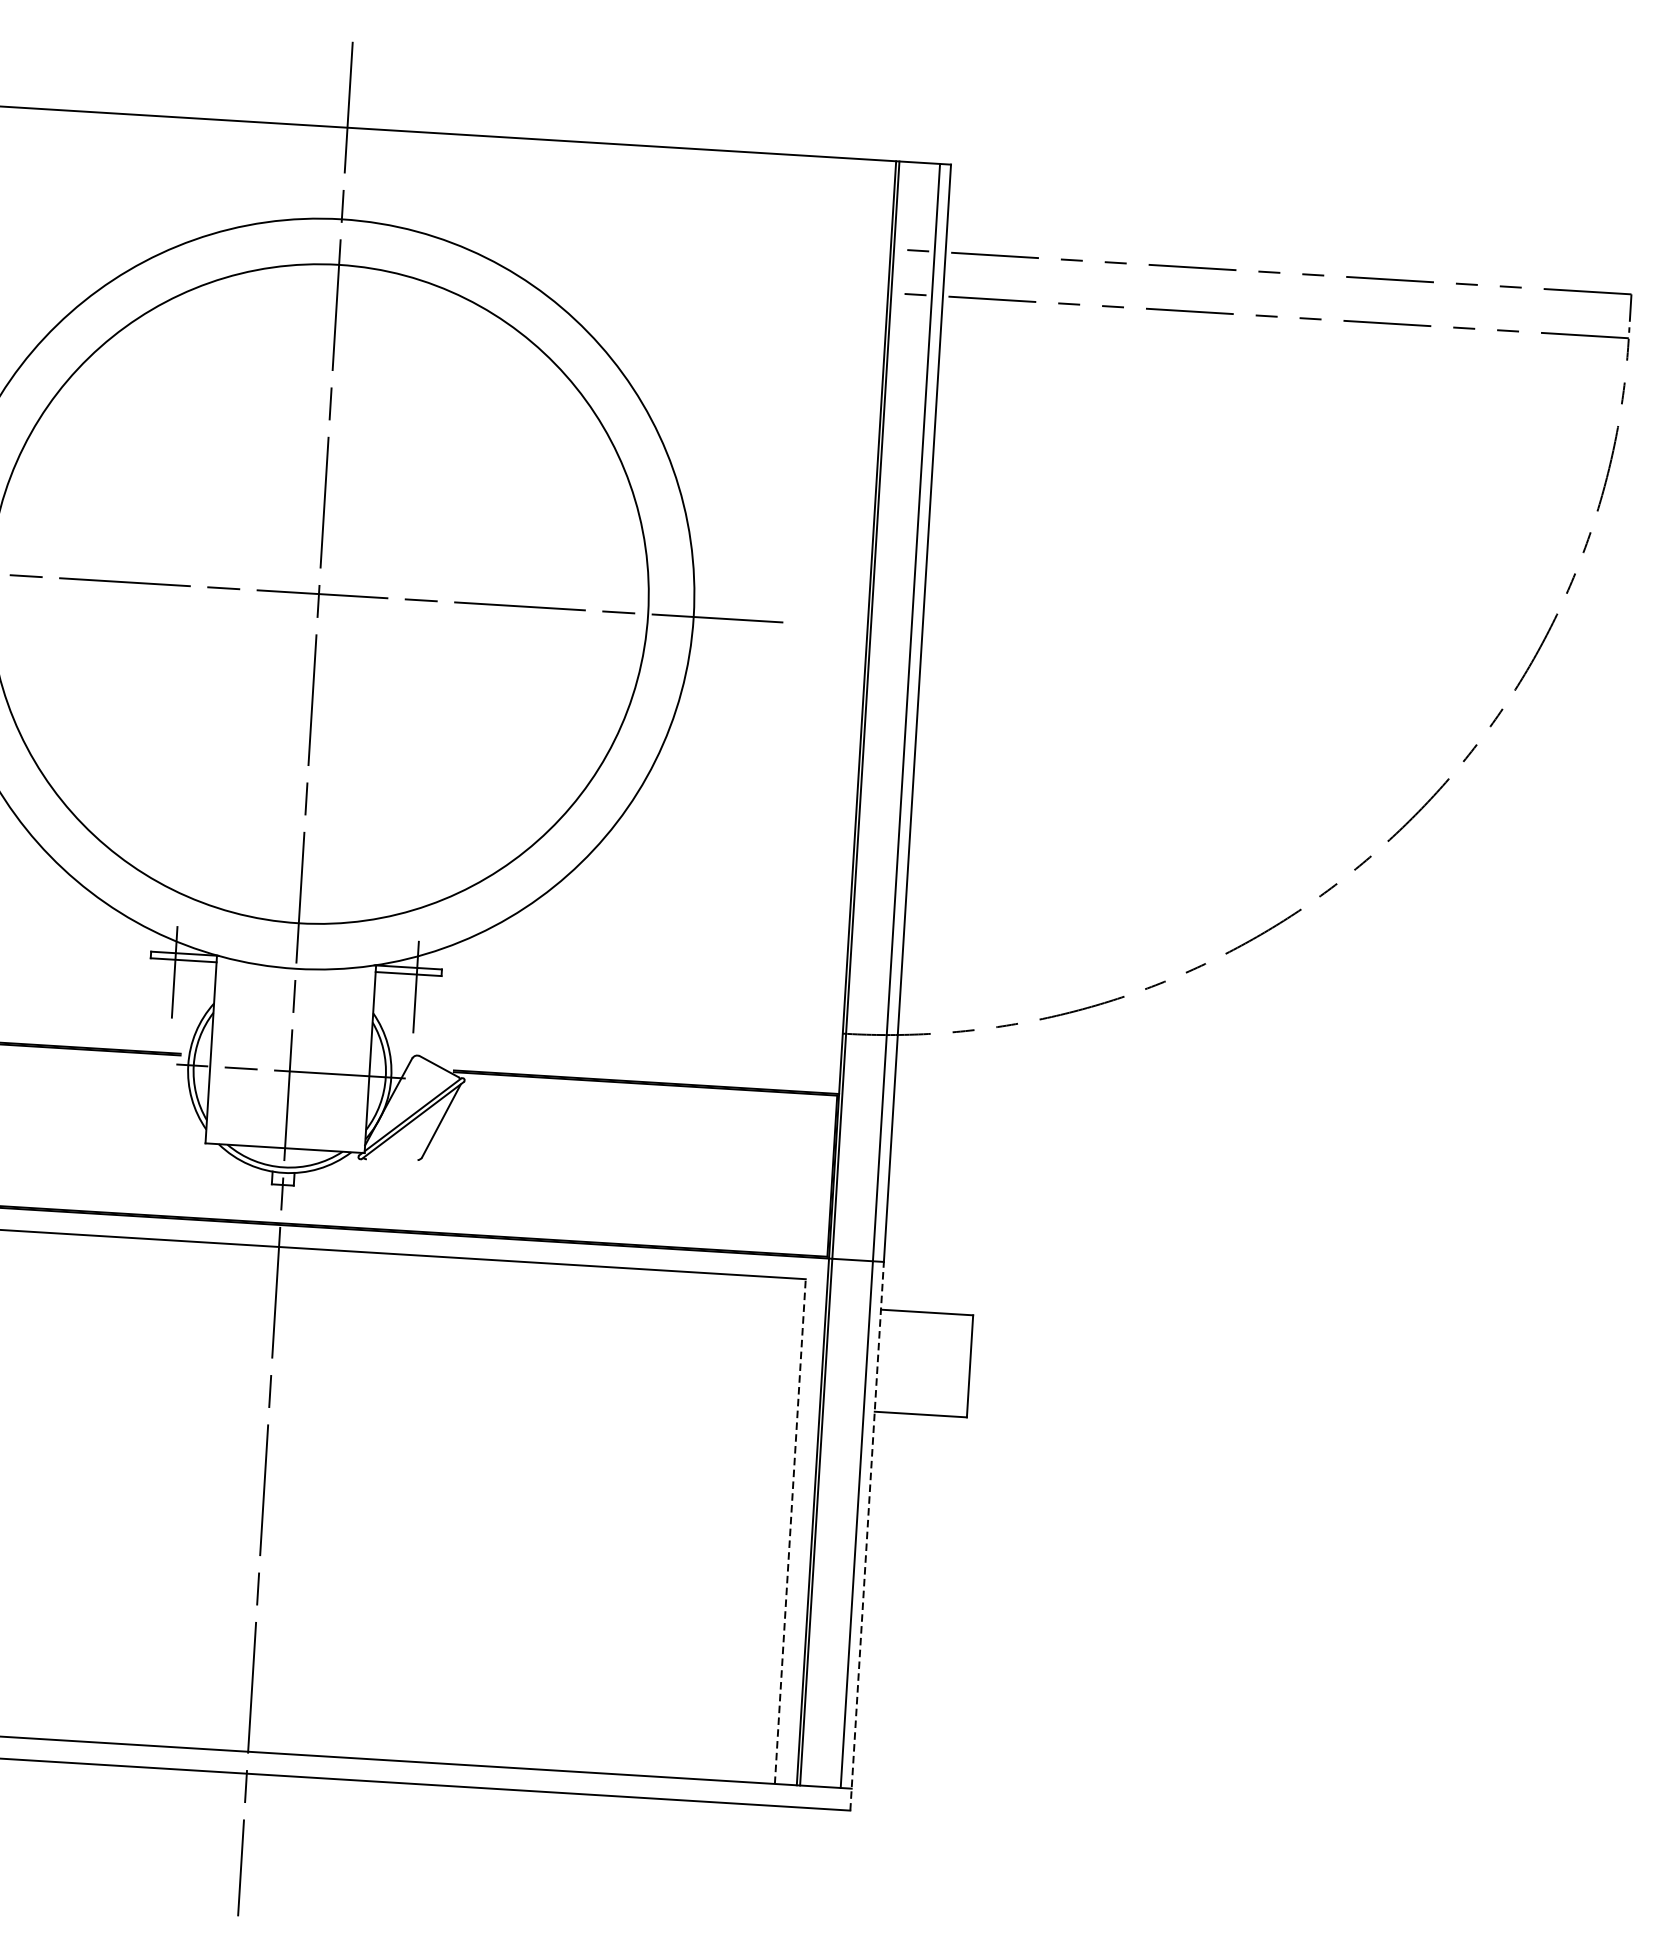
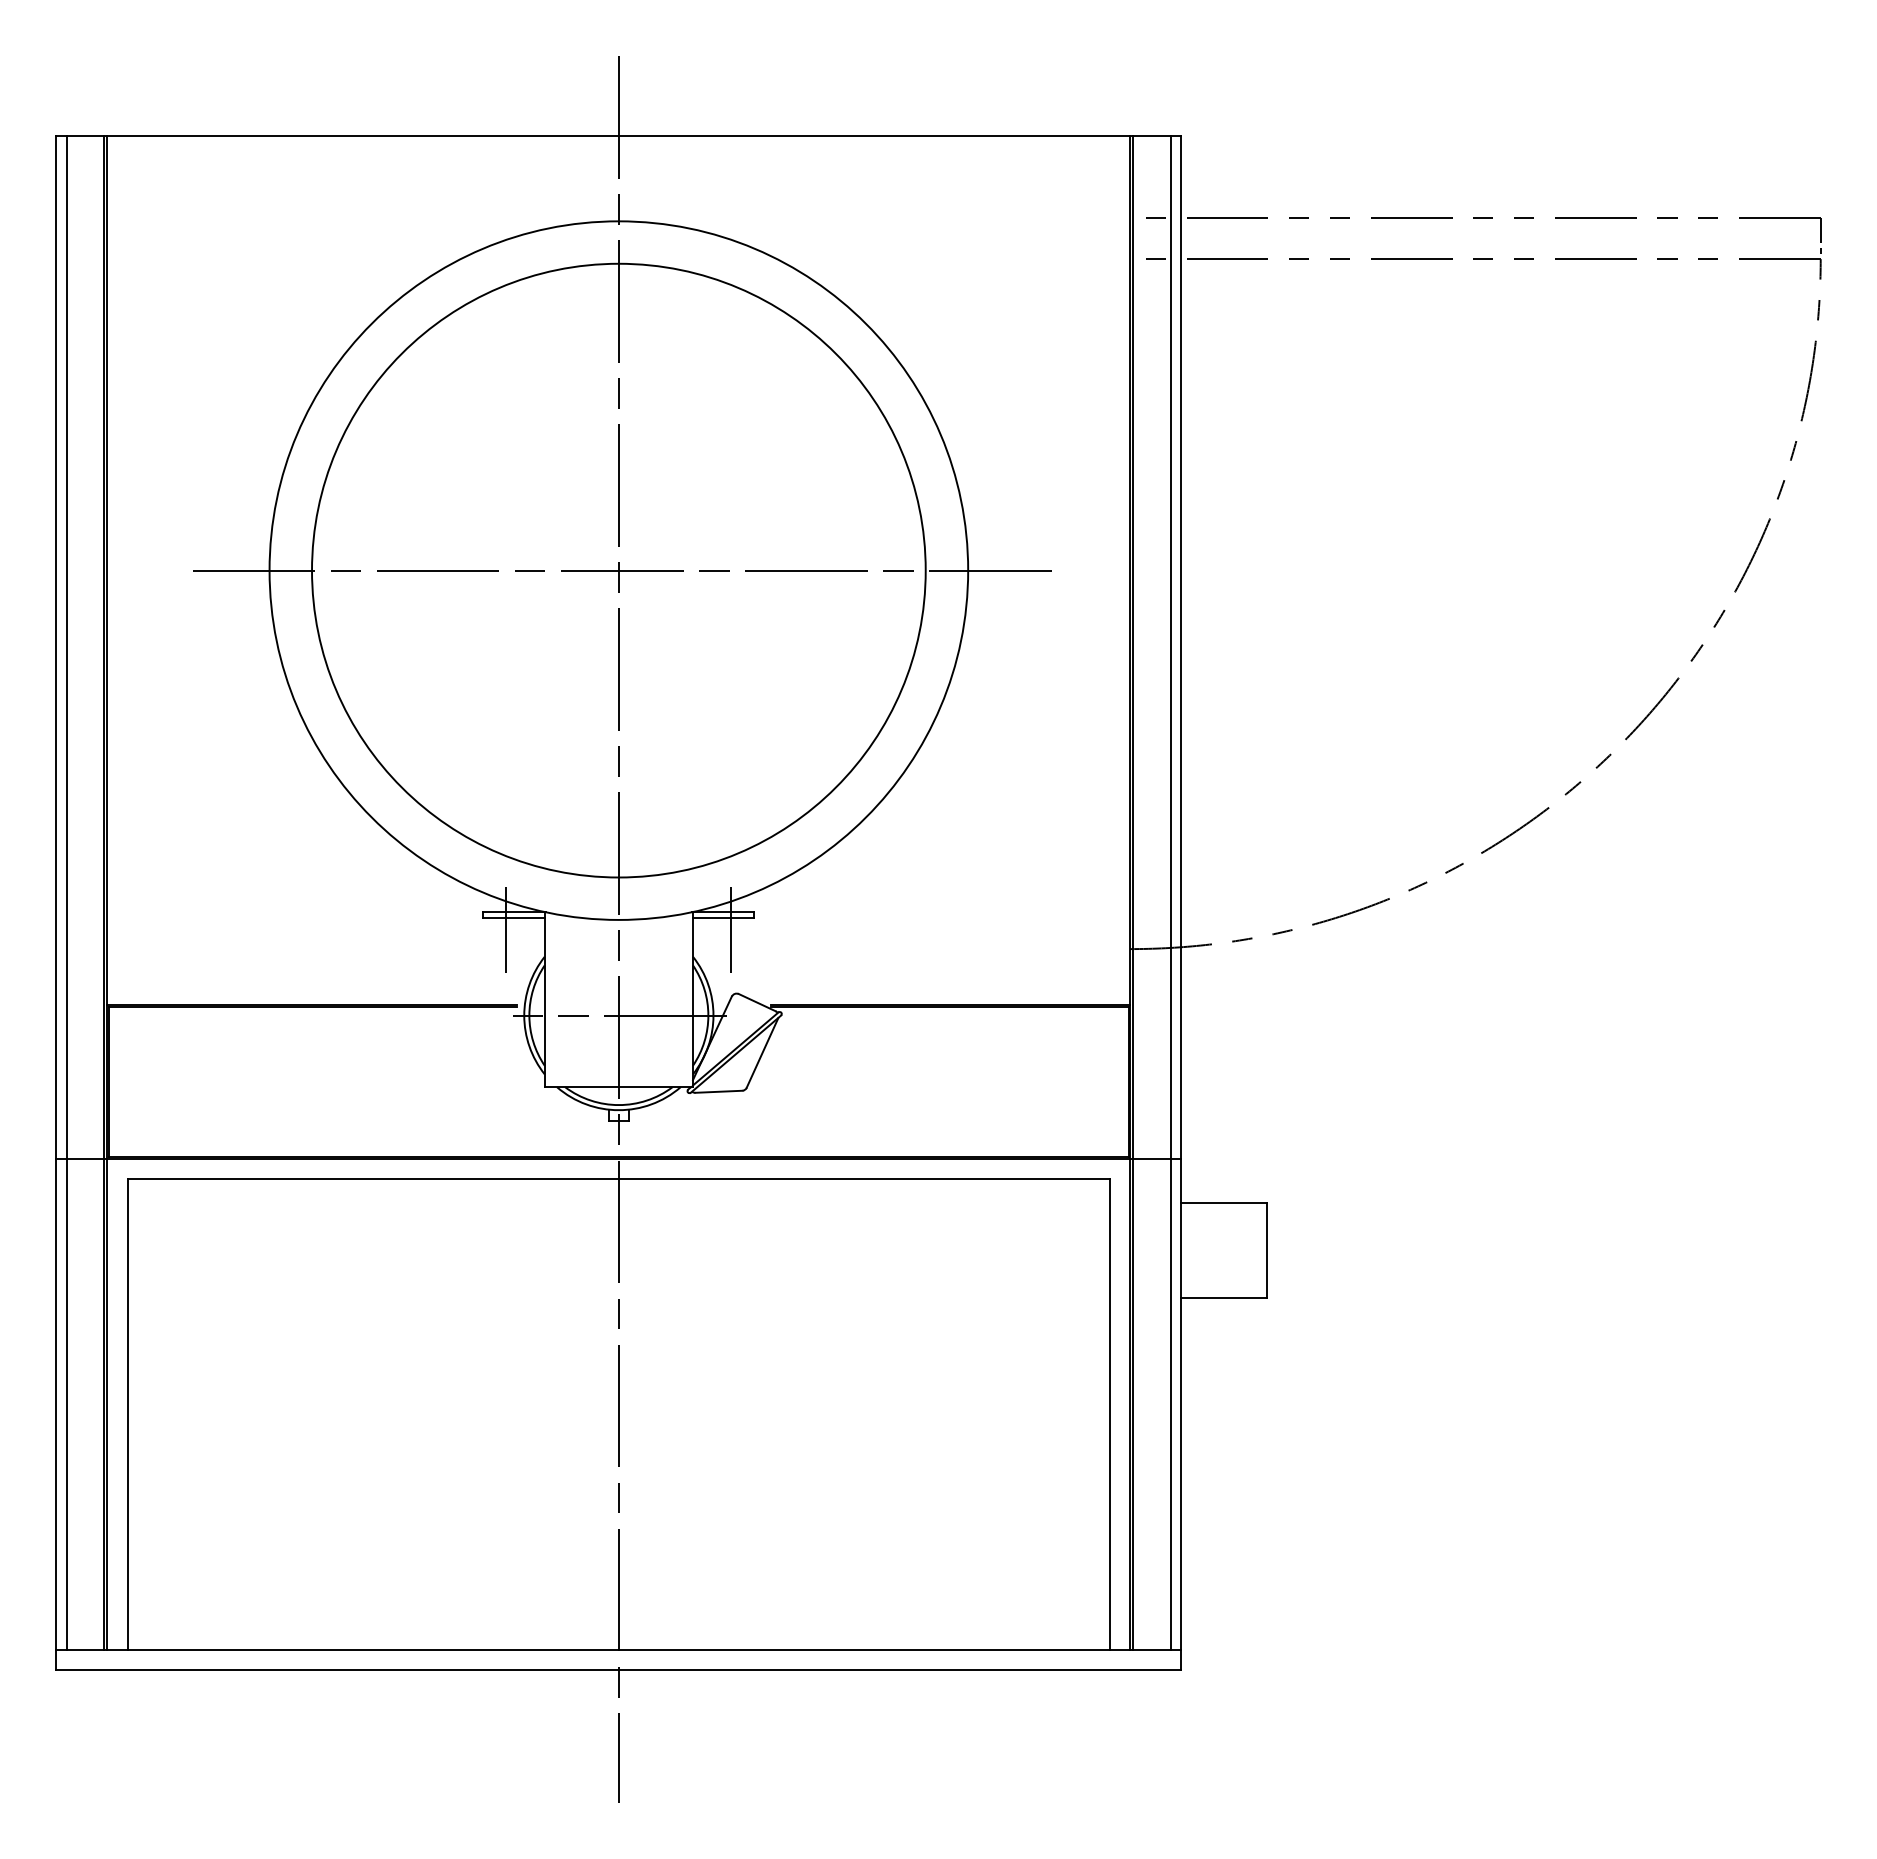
line: (391, 1159) -> (718, 1091), added
line: (789, 1531) -> (1109, 1414), dashed -> solid
line: (867, 1536) -> (1181, 1414), dashed -> solid

